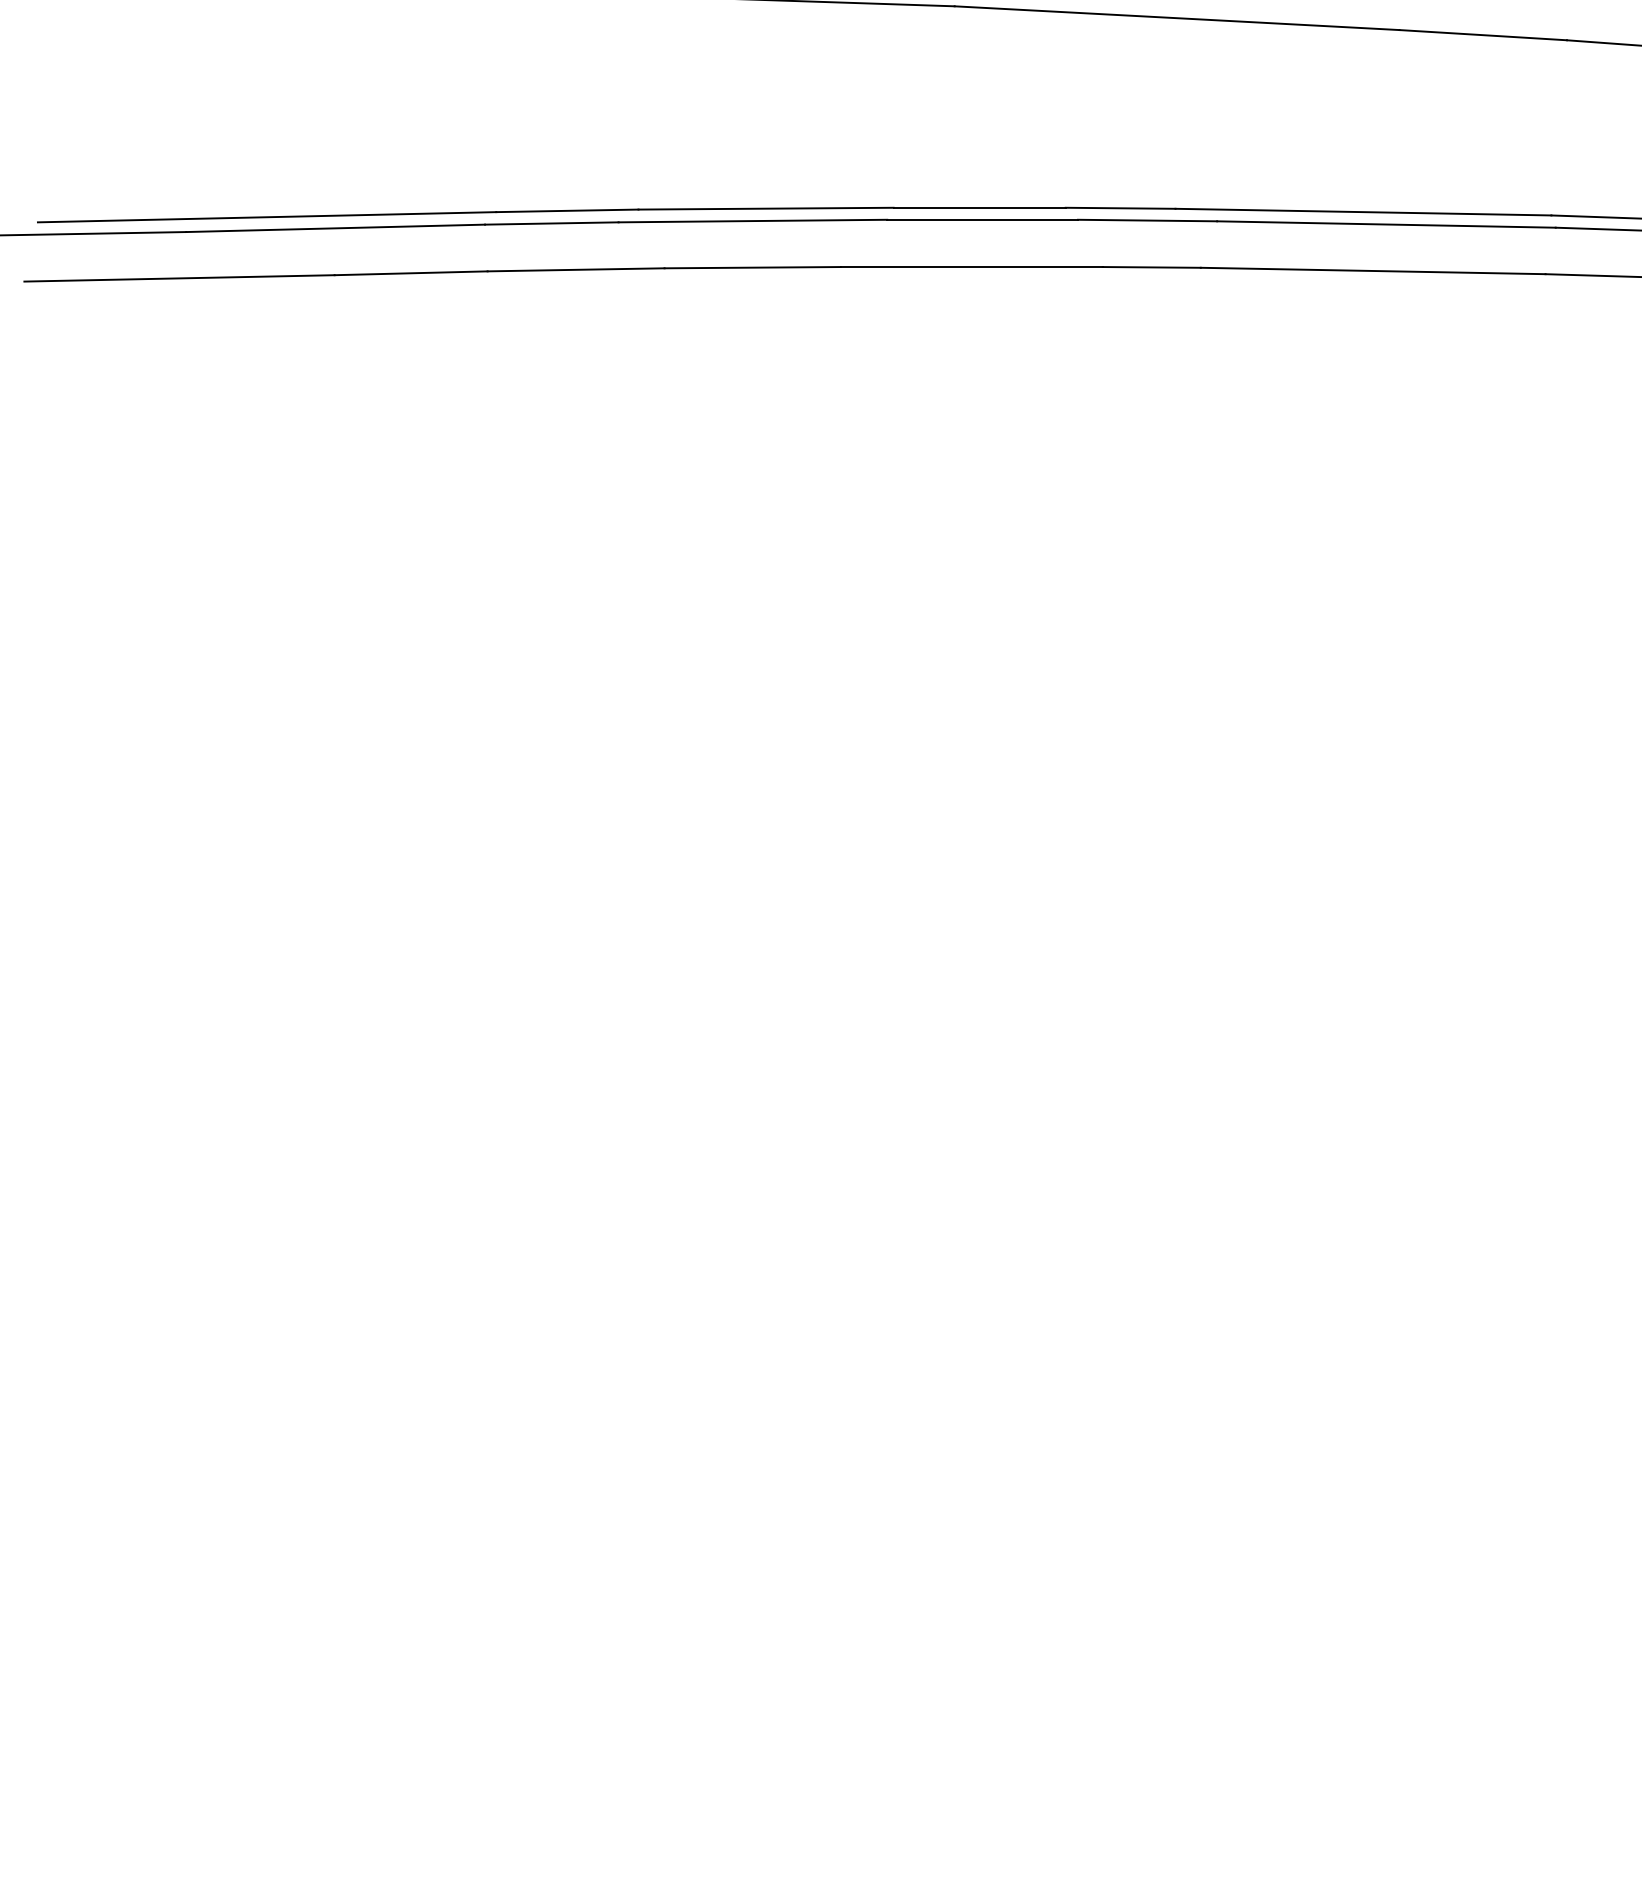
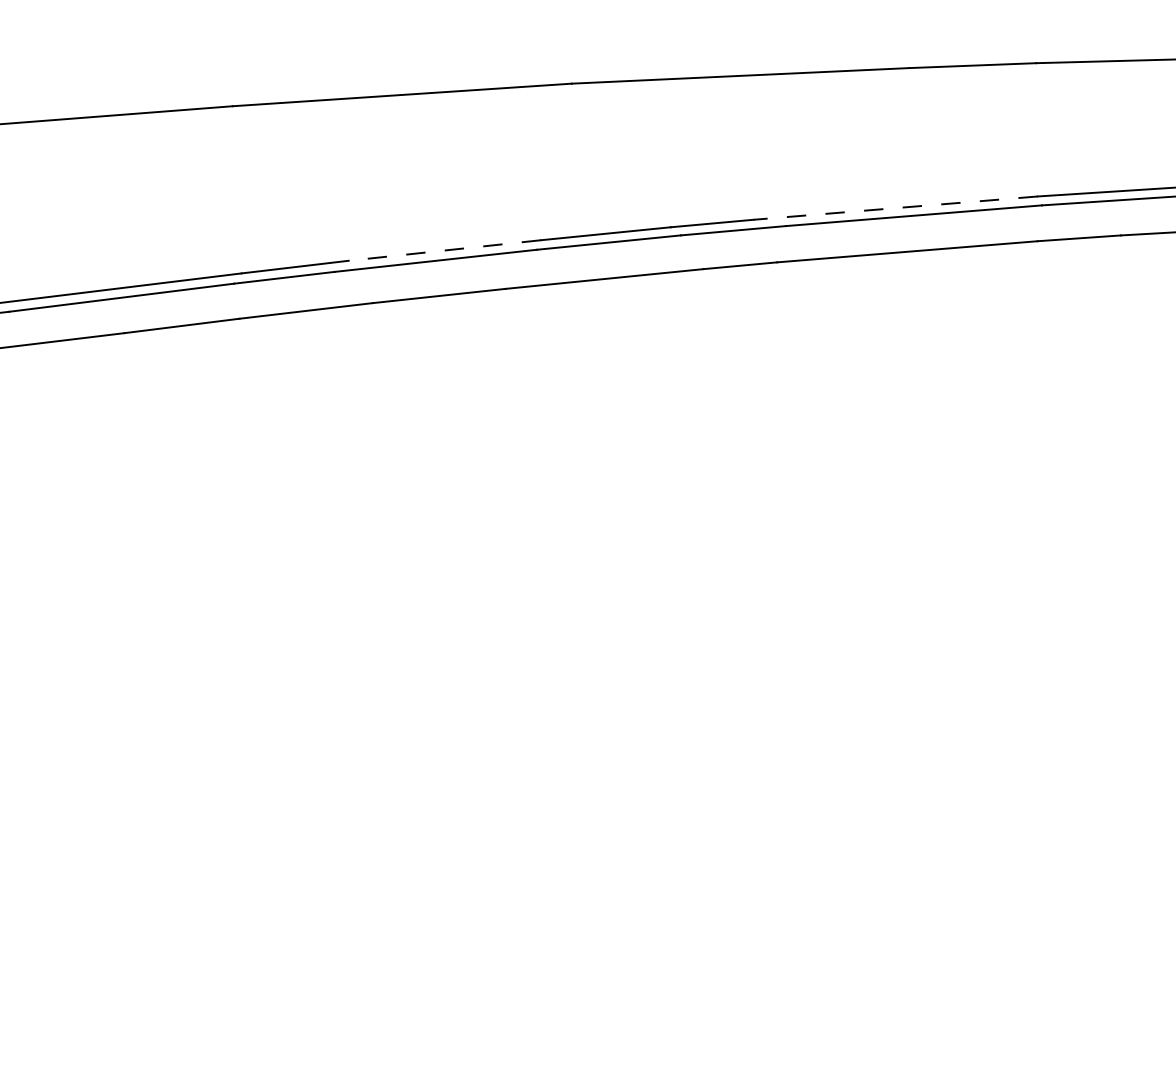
line: (766, 208) -> (445, 250), solid -> dashed
line: (1363, 212) -> (895, 208), solid -> dashed

